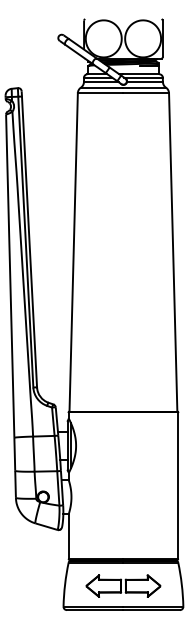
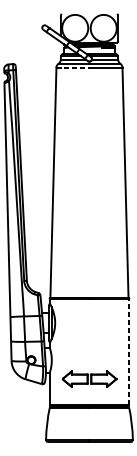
line: (100, 93) -> (72, 67), solid -> dashed
line: (178, 485) -> (129, 351), solid -> dashed
part: (123, 585) -> (89, 378), moved

